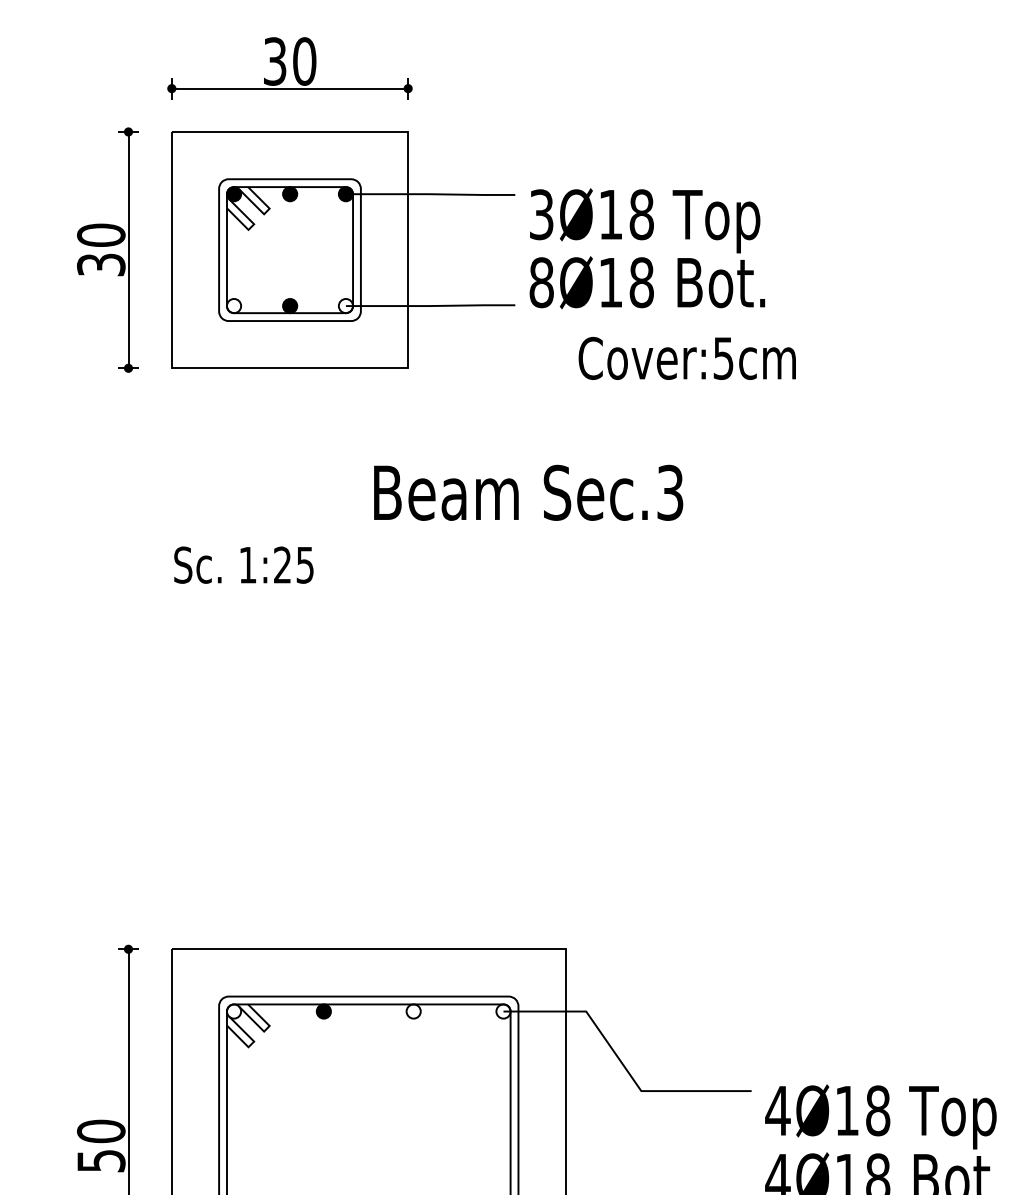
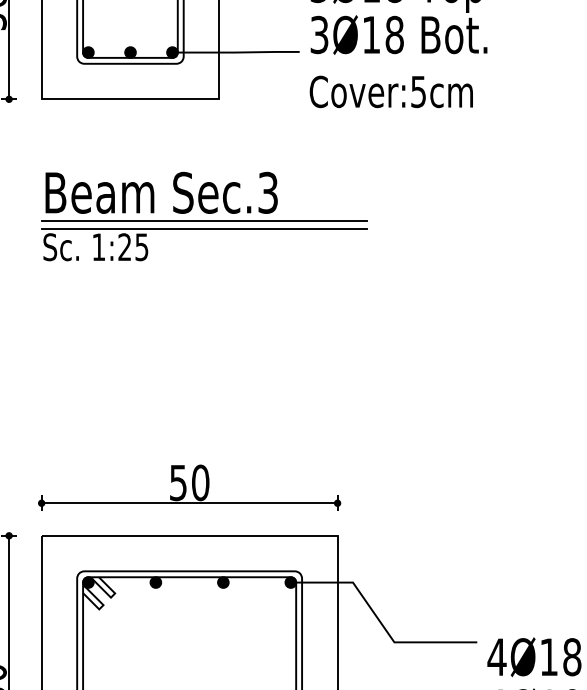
text: (541, 282) -> (319, 34), 8Ø18 -> 3Ø18
fill: (233, 305) -> (87, 52), added
fill: (345, 305) -> (172, 52), added
text: (686, 358) -> (390, 91), moved
text: (528, 492) -> (161, 192), moved
line: (388, 530) -> (204, 221), added
line: (388, 540) -> (204, 228), added
part: (368, 885) -> (189, 487), added
fill: (233, 1011) -> (87, 582), added
fill: (413, 1011) -> (223, 582), added
fill: (503, 1011) -> (290, 582), added

